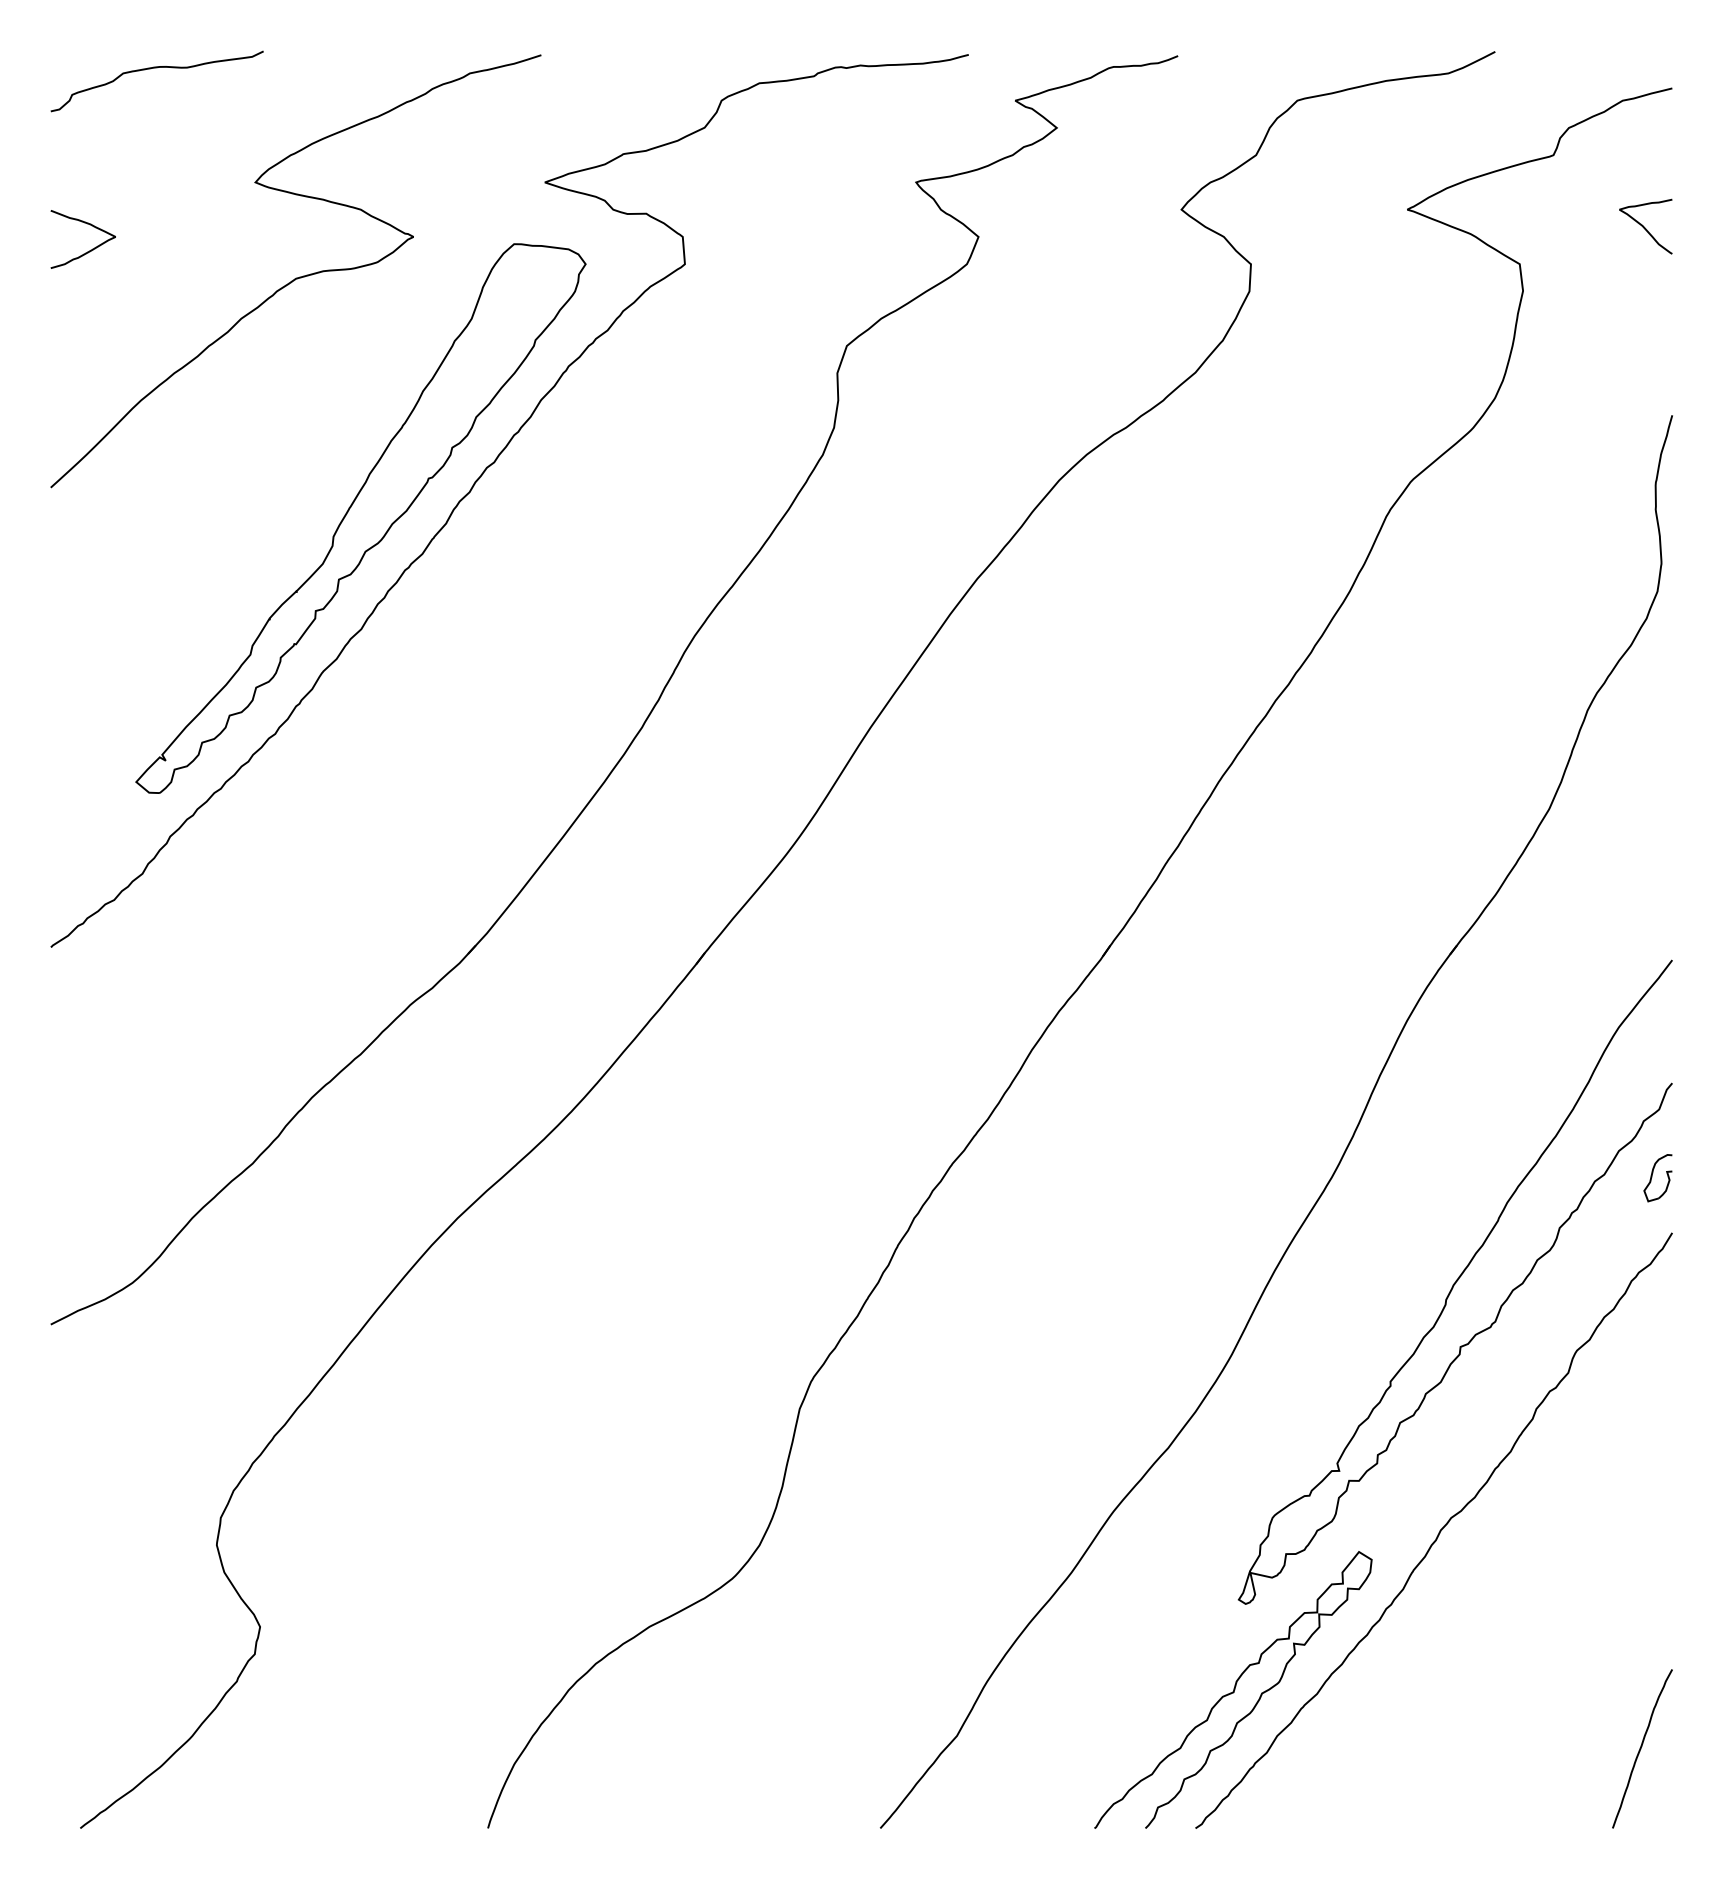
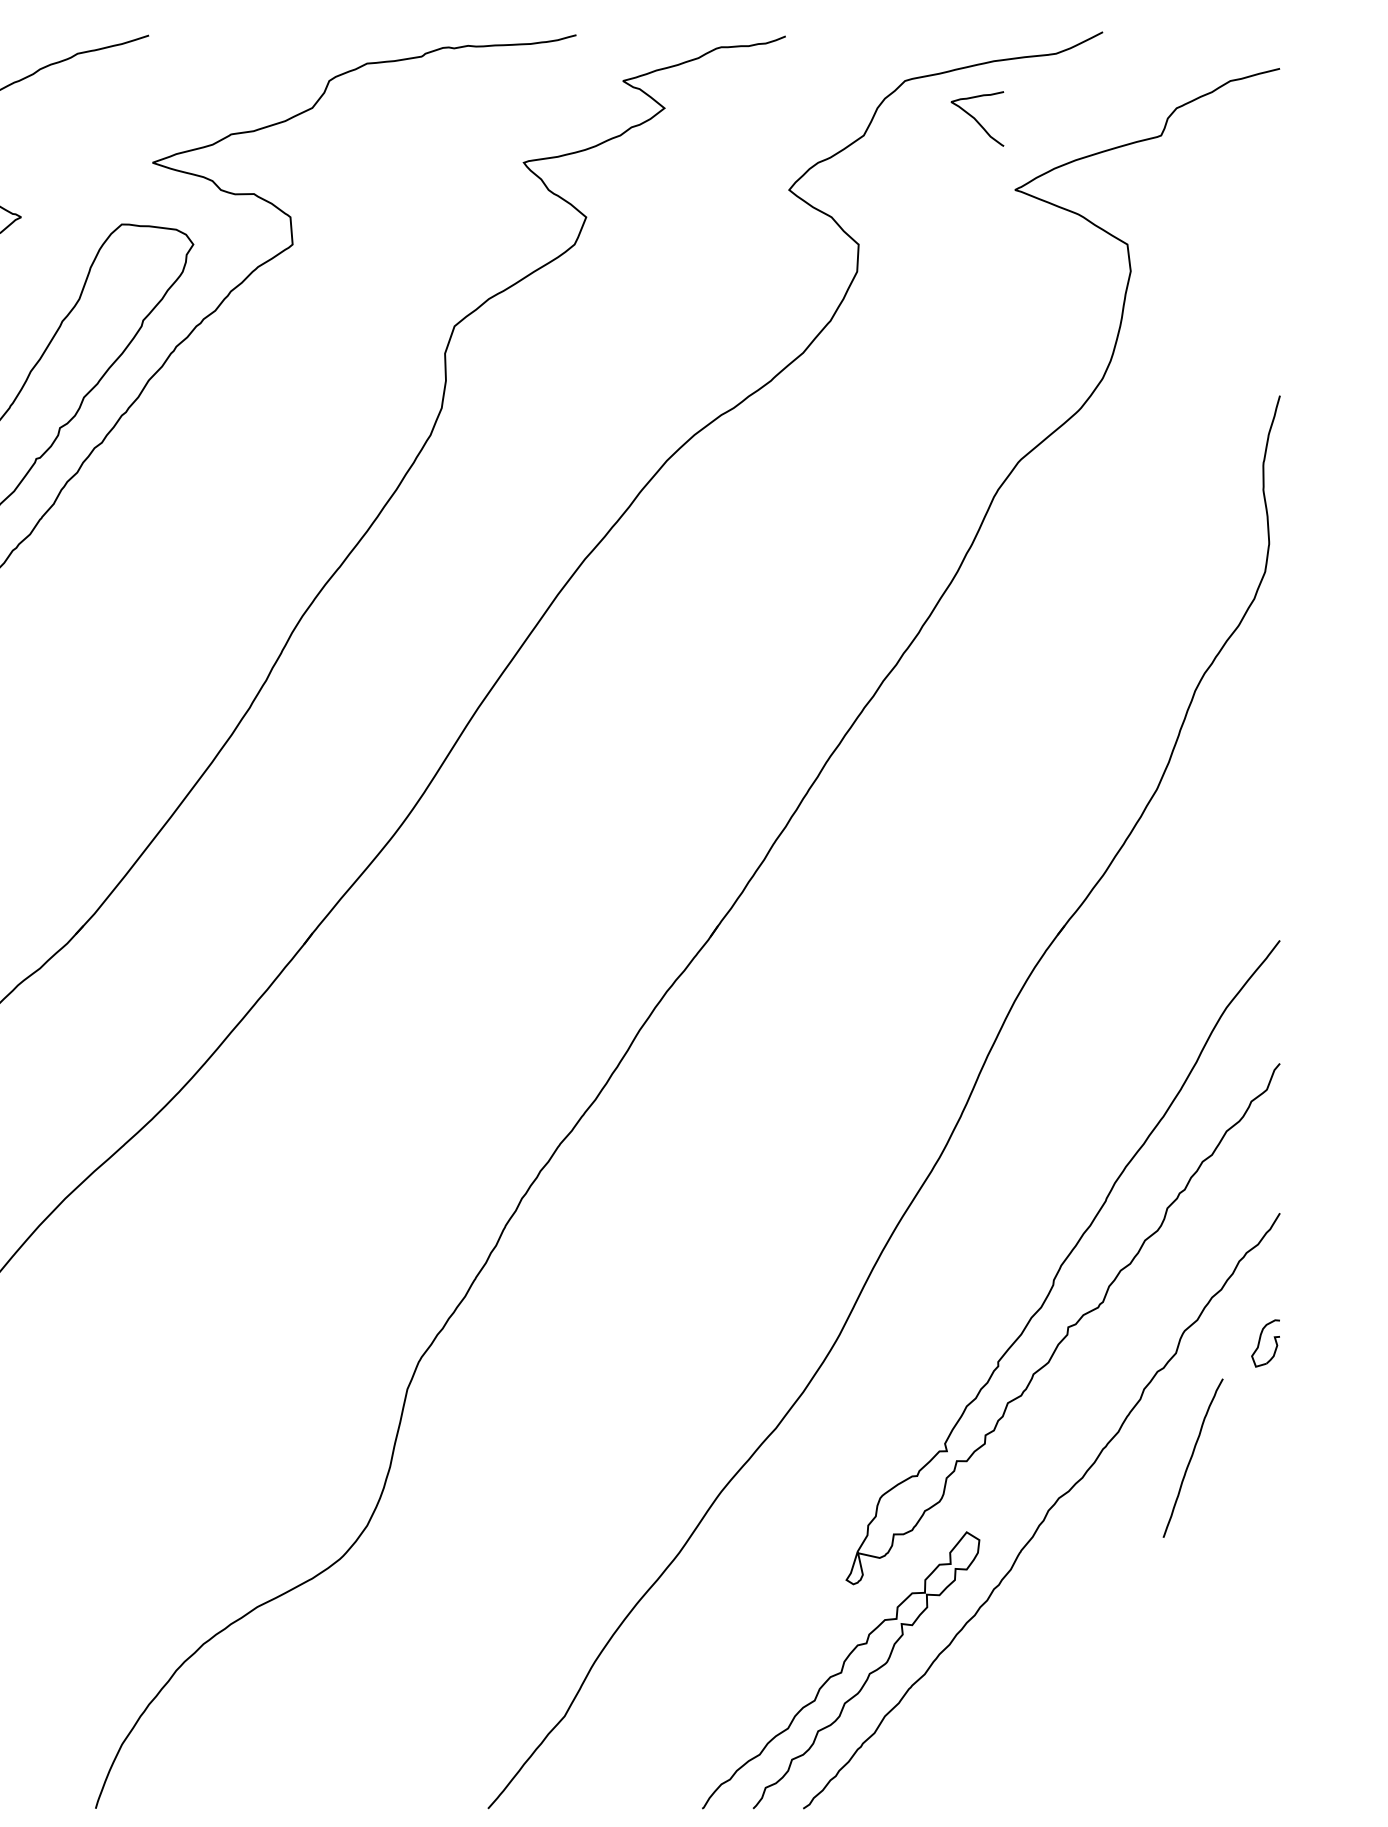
curve: (1644, 226) -> (976, 118), moved
part: (1657, 1178) -> (1265, 1343), moved
curve: (1641, 1748) -> (1192, 1457), moved

